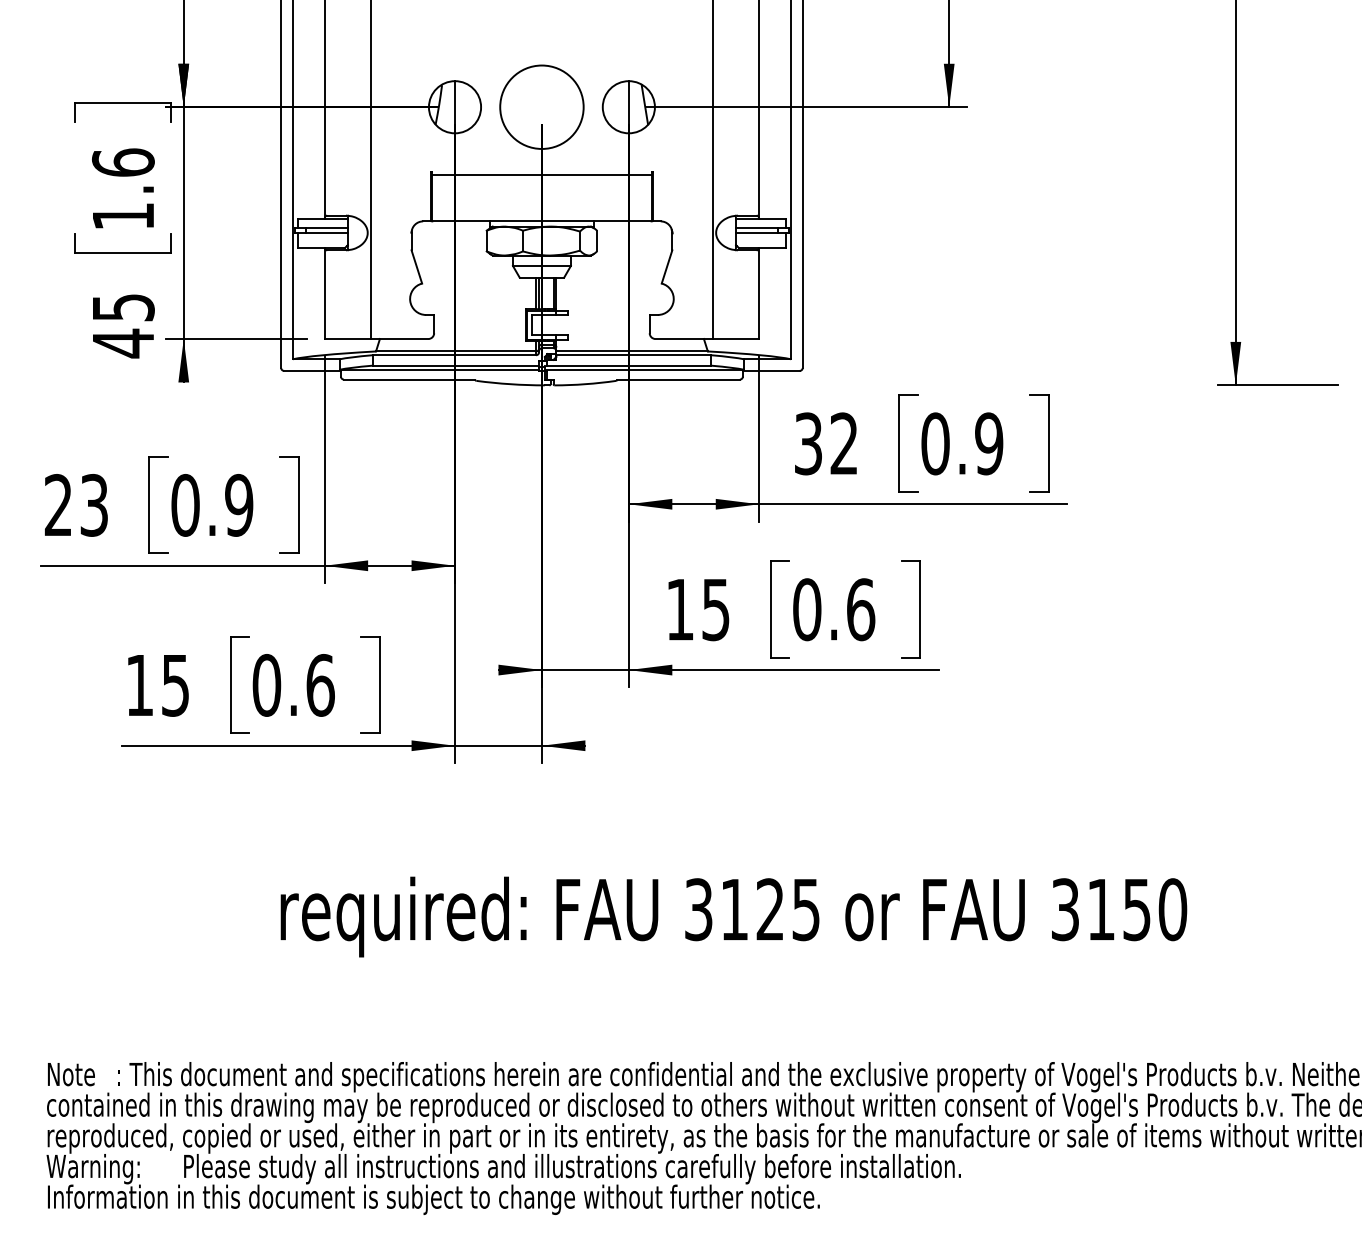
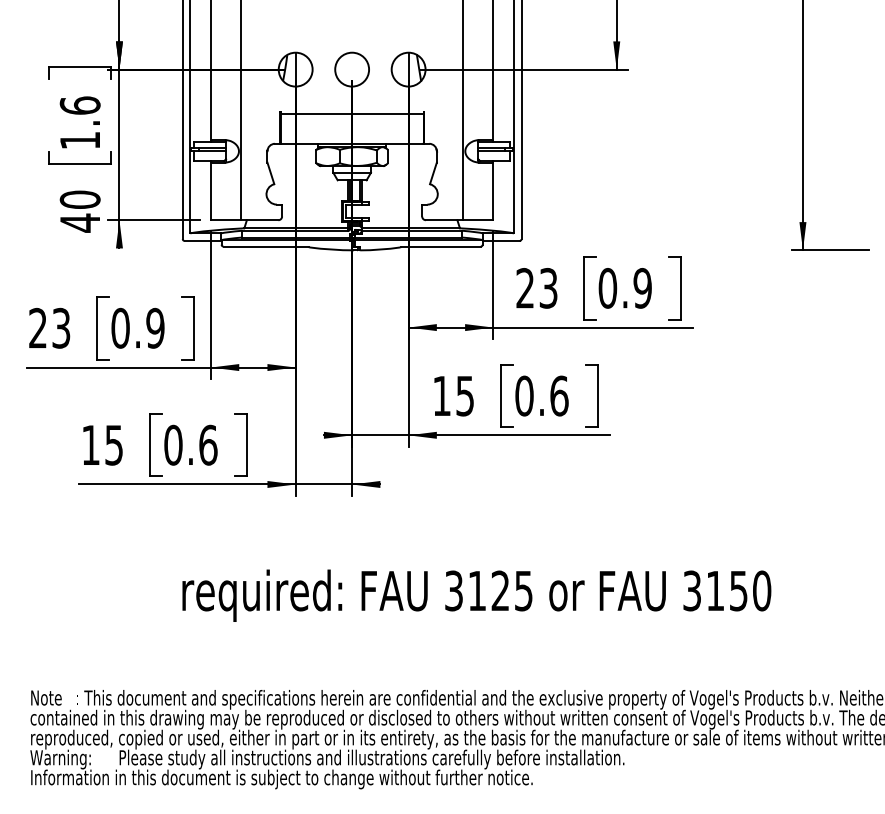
circle: (542, 107) -> (352, 69), size x0.62
text: (122, 307) -> (79, 199), 45 -> 40
text: (825, 444) -> (536, 288), 32 -> 23

